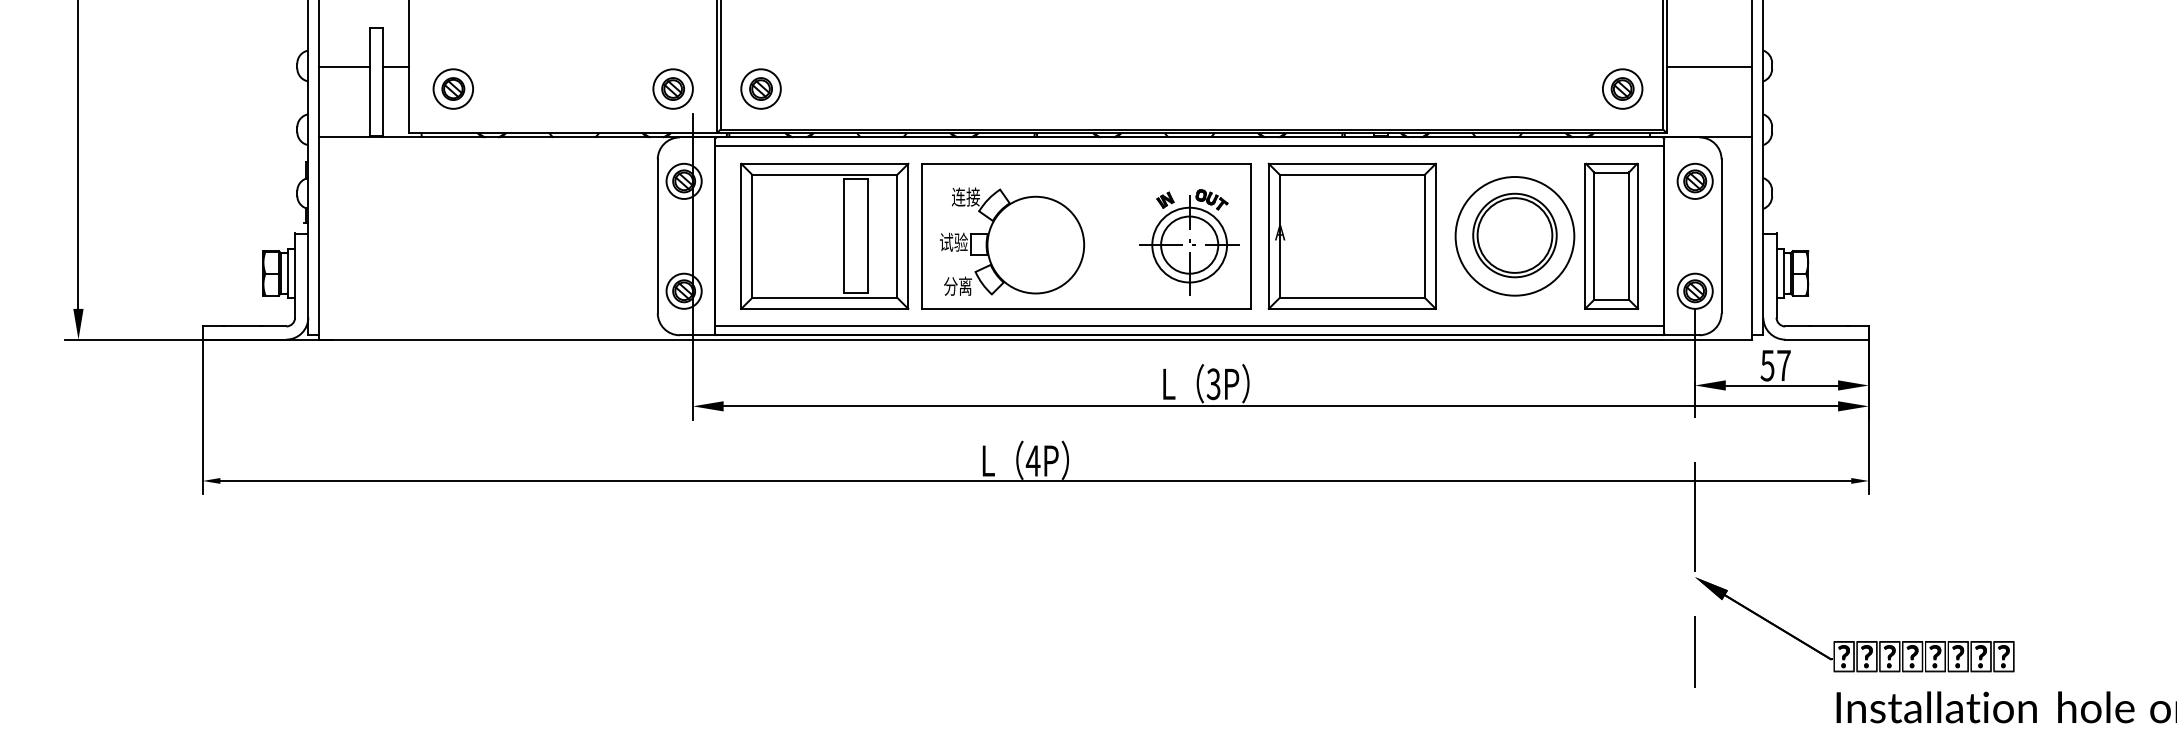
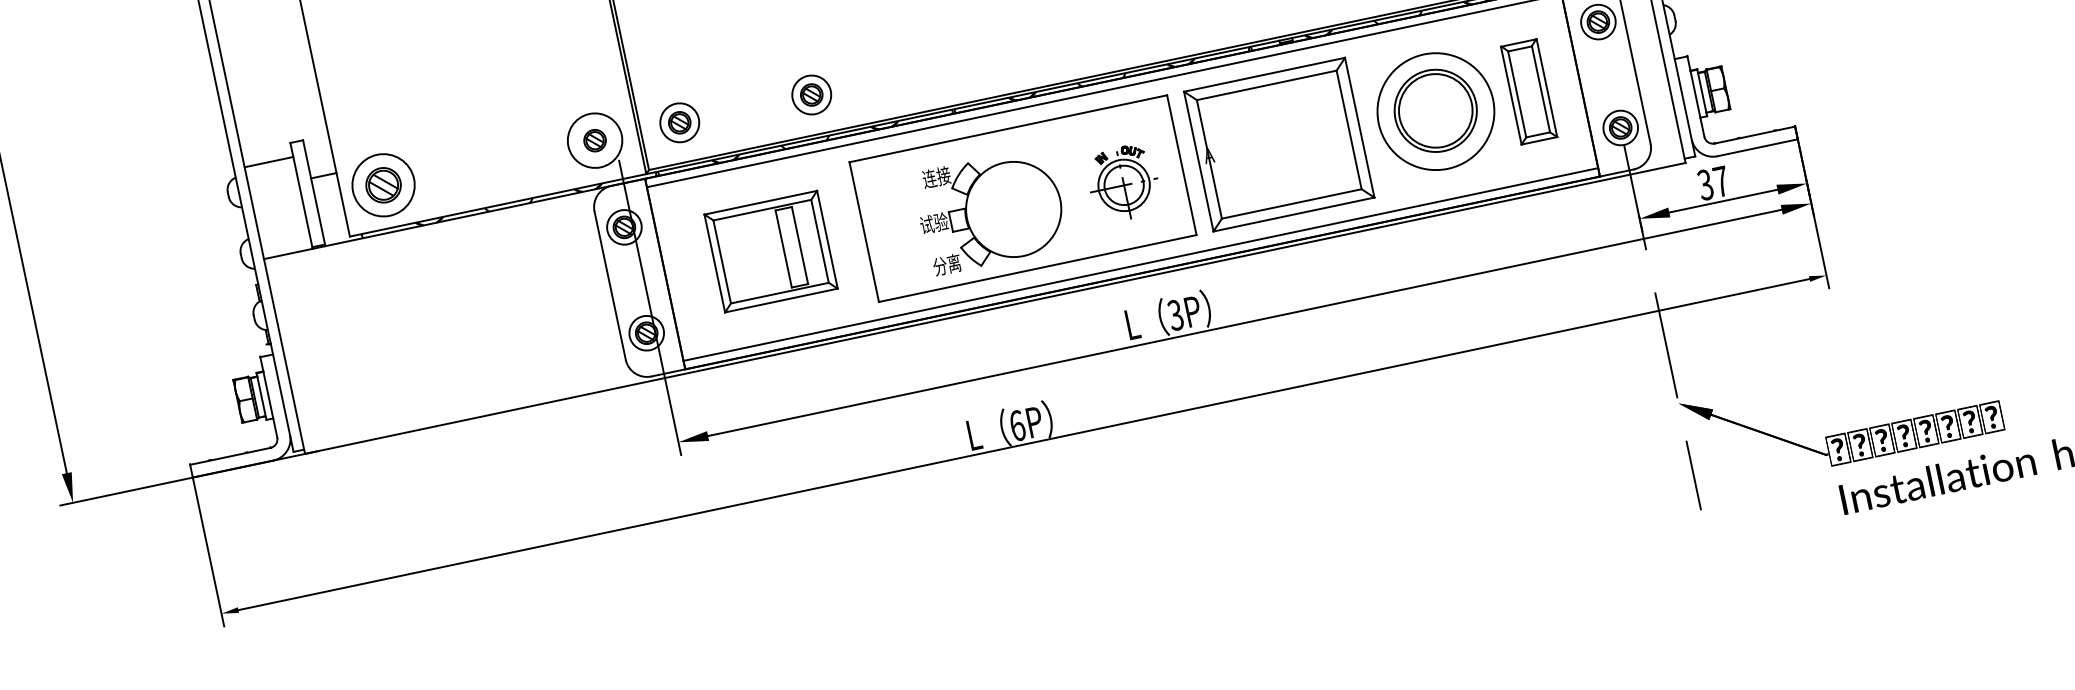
line: (344, 67) -> (269, 162), moved
part: (452, 88) -> (382, 184), size x1.6
circle: (672, 88) -> (594, 140), size x1.4
part: (897, 88) -> (811, 94), added
part: (824, 235) -> (770, 251), size x0.7
part: (1611, 235) -> (1528, 91), size x0.7
part: (1012, 241) -> (990, 210), moved
part: (1189, 242) -> (1123, 183), size x0.7
text: (1767, 364) -> (1705, 183), 57 -> 37
text: (1032, 460) -> (1016, 425), 4P -> 6P

